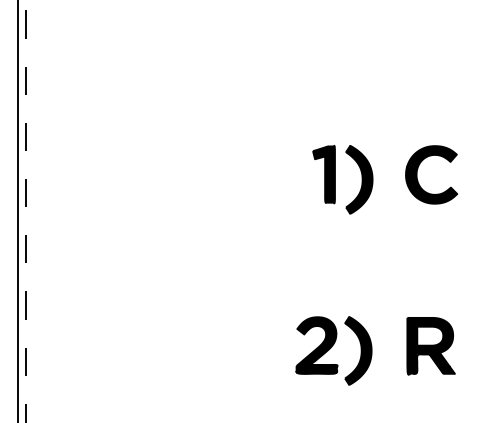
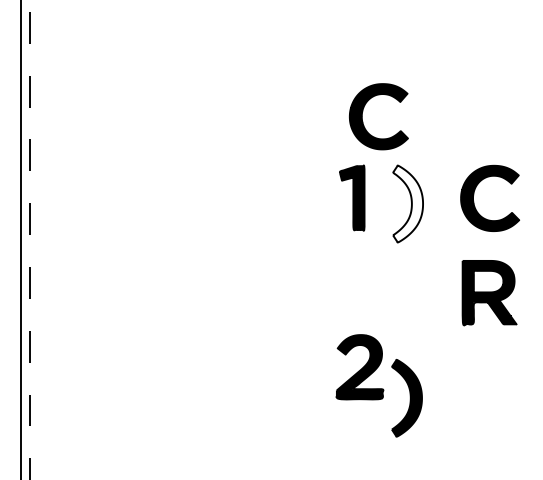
part: (320, 97) -> (364, 110), added
part: (323, 174) -> (351, 198), moved
fill: (359, 179) -> (408, 203), removed
part: (316, 345) -> (359, 367), moved
part: (430, 346) -> (488, 293), moved

